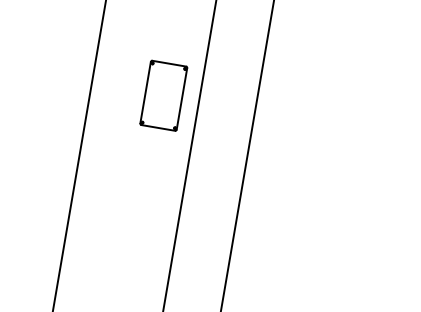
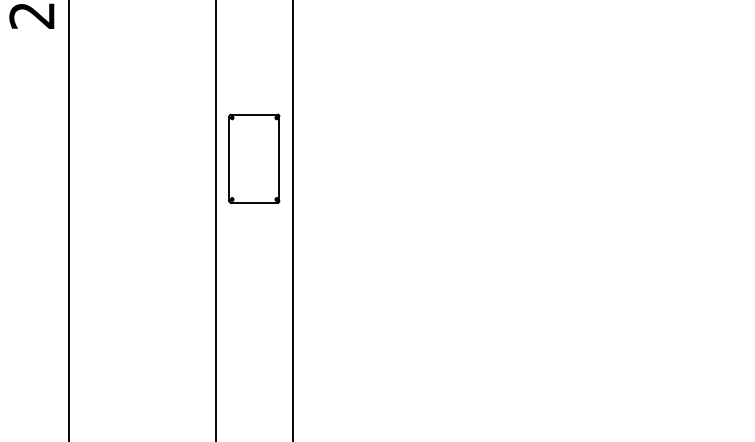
part: (163, 95) -> (254, 158), moved

